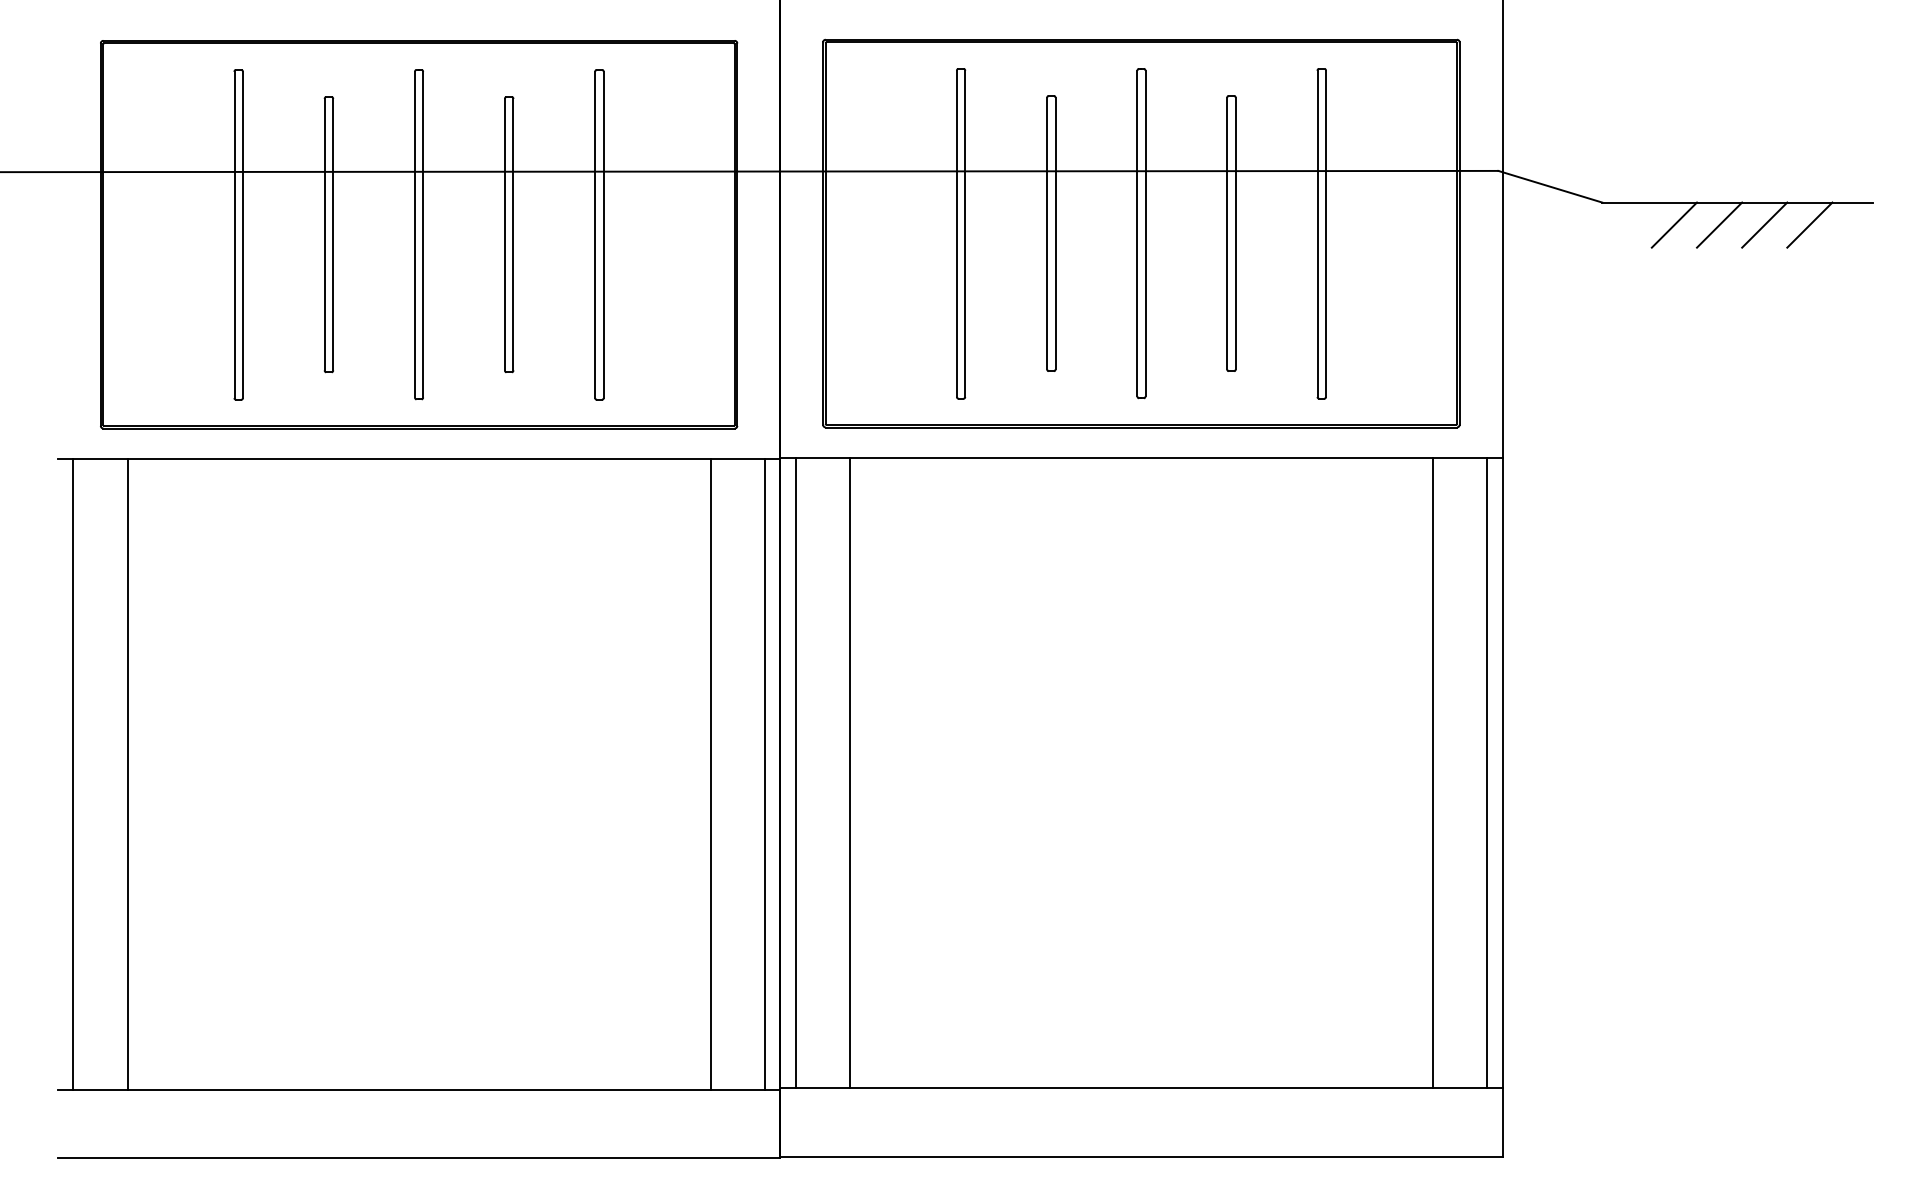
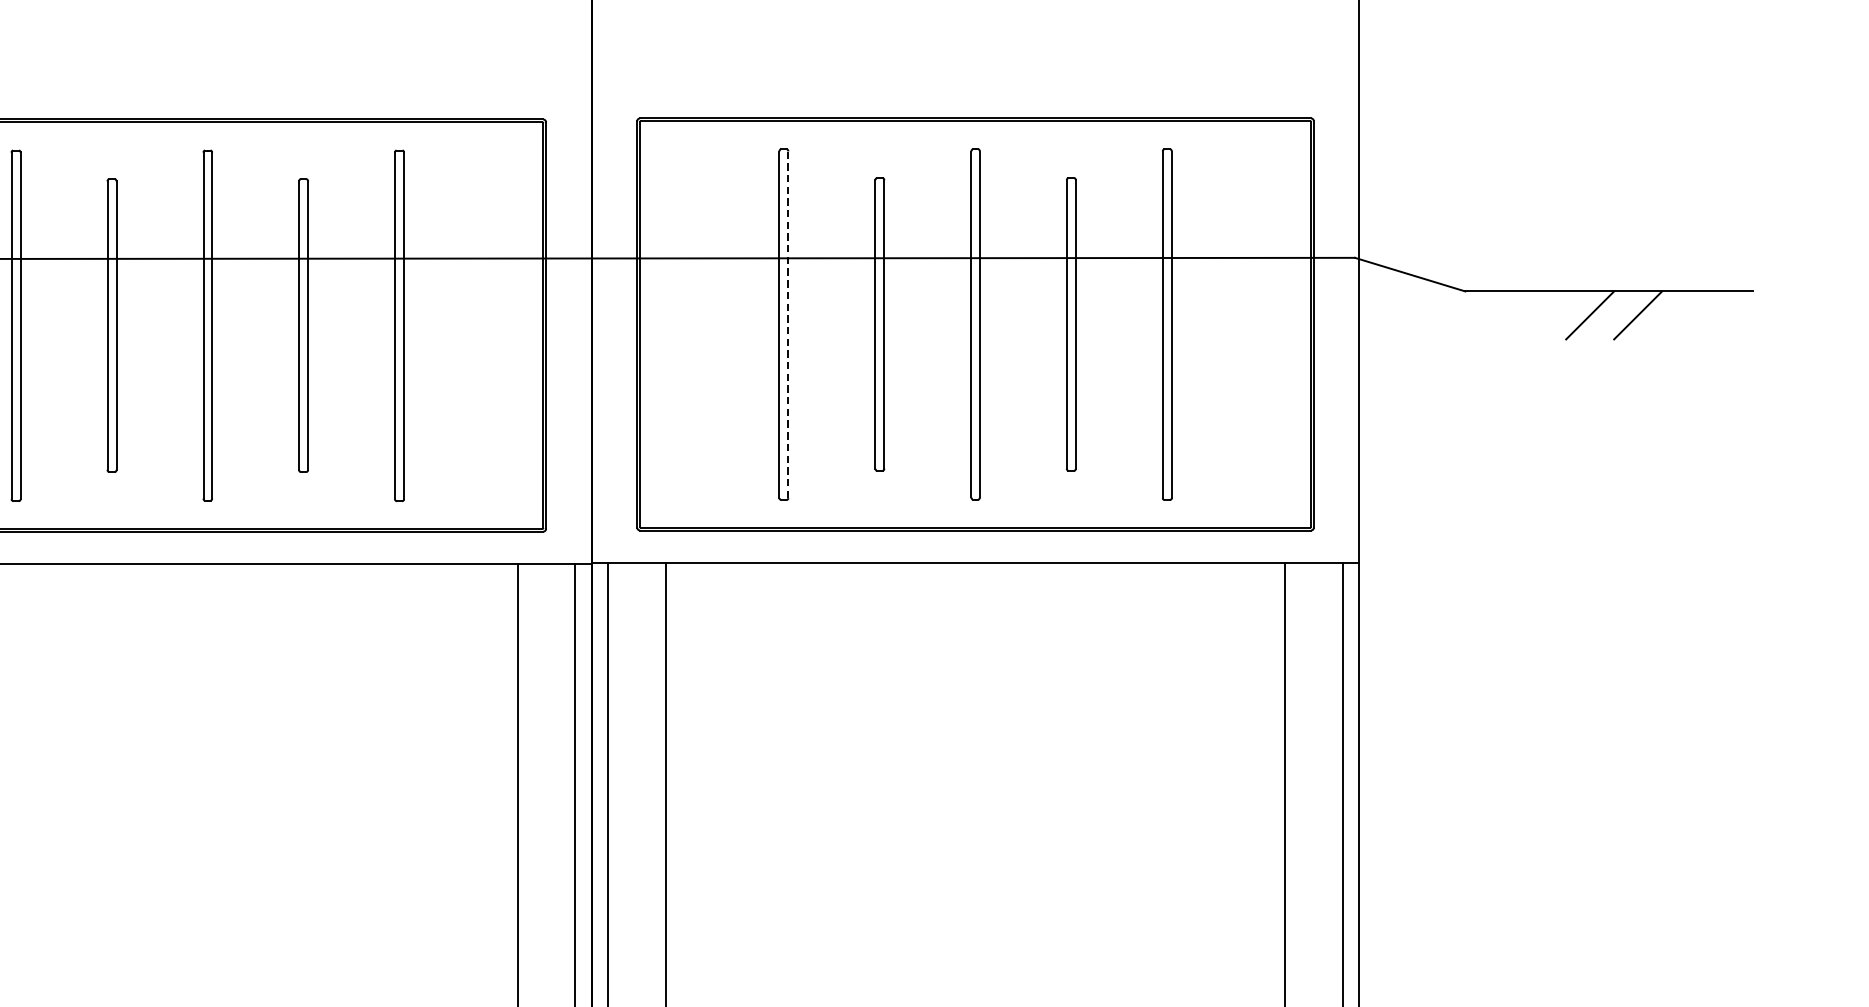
line: (1674, 224) -> (1542, 314), removed
line: (1809, 224) -> (1685, 314), removed
line: (965, 234) -> (788, 325), solid -> dashed

